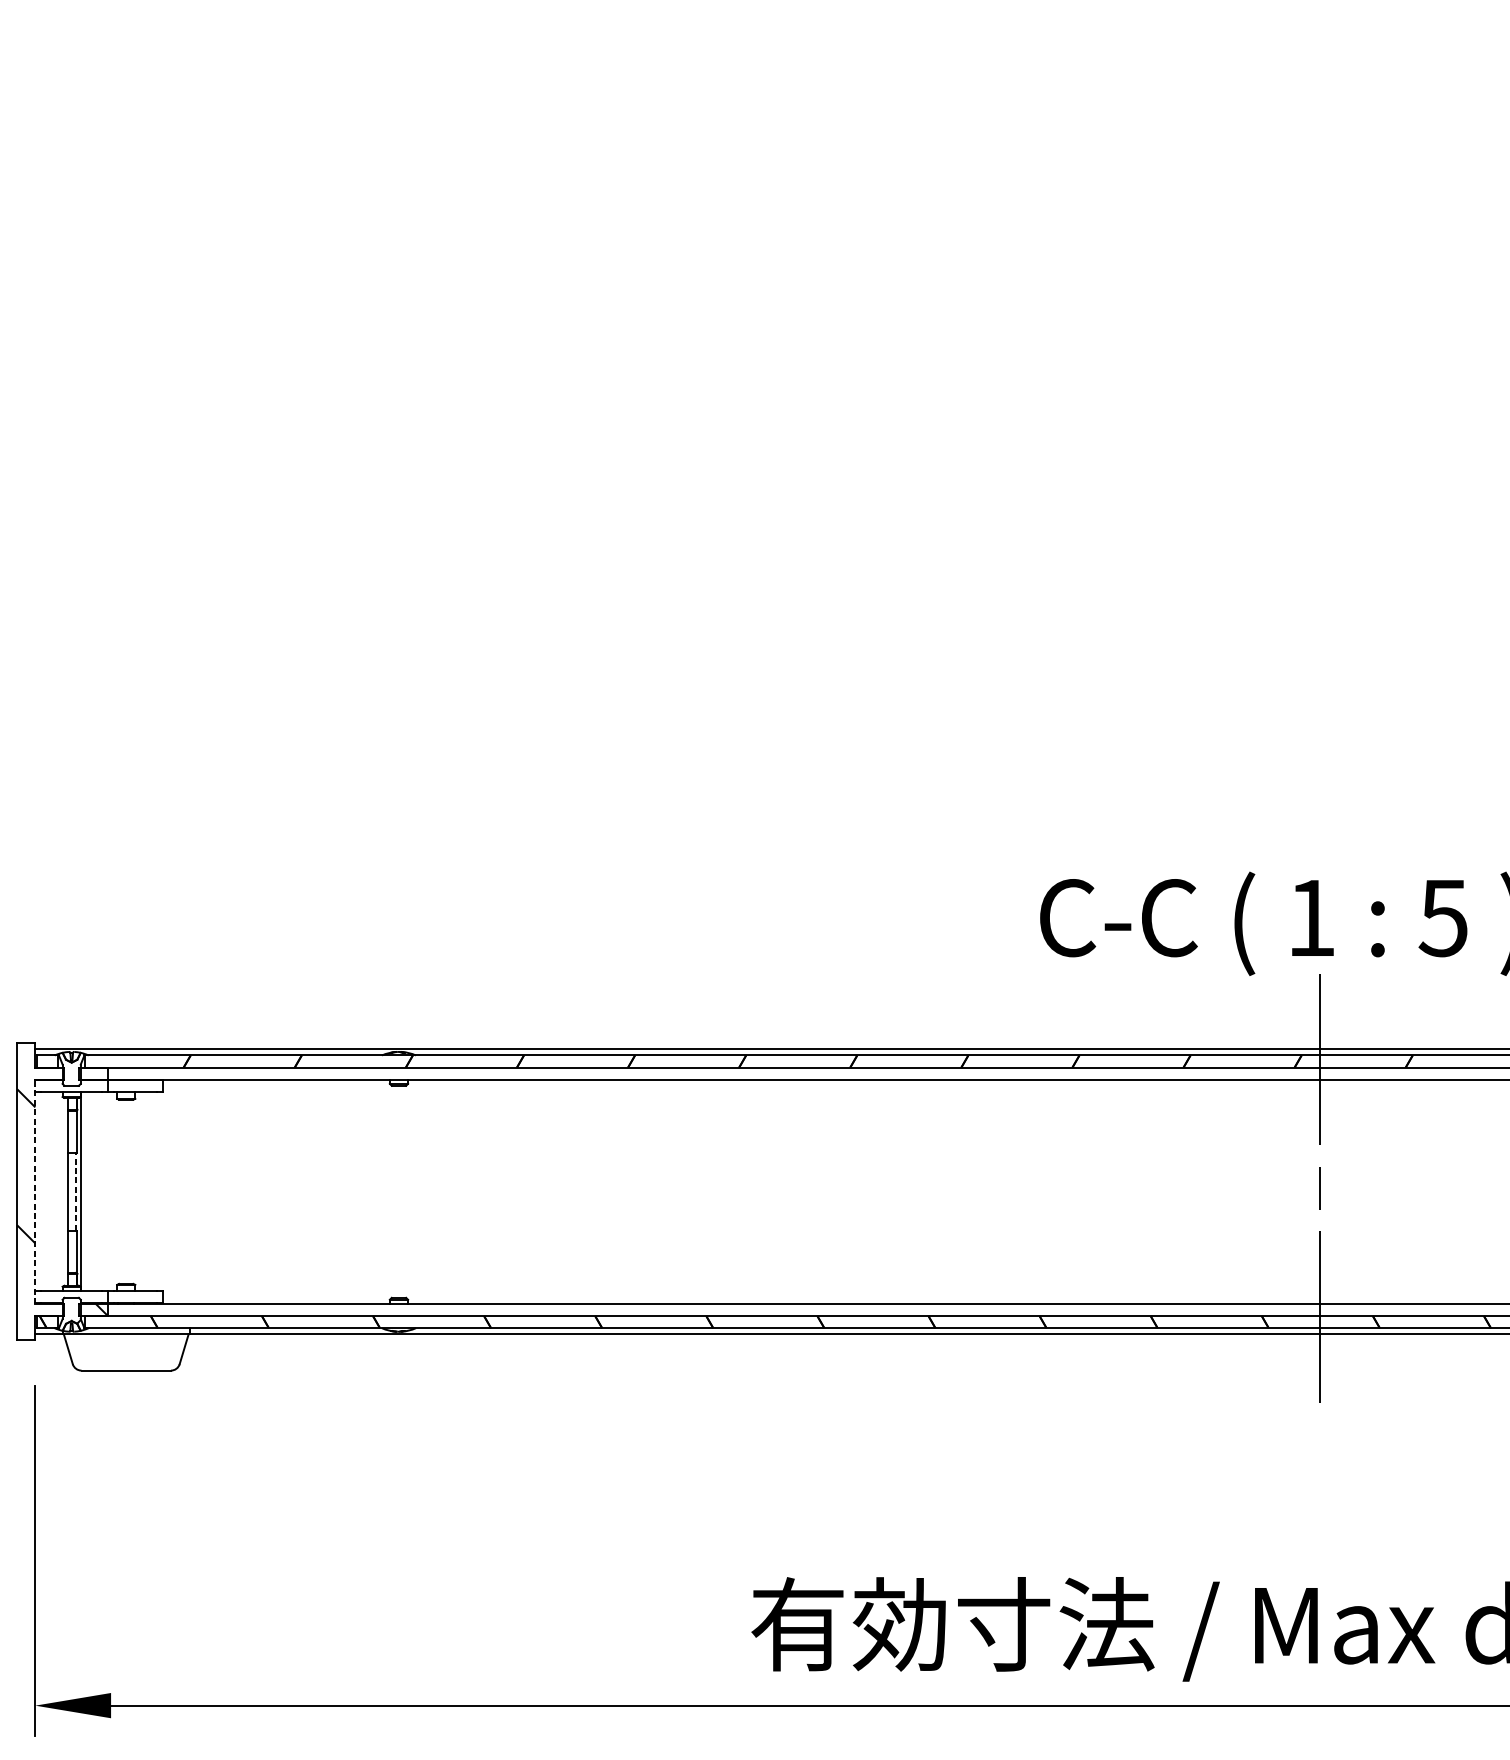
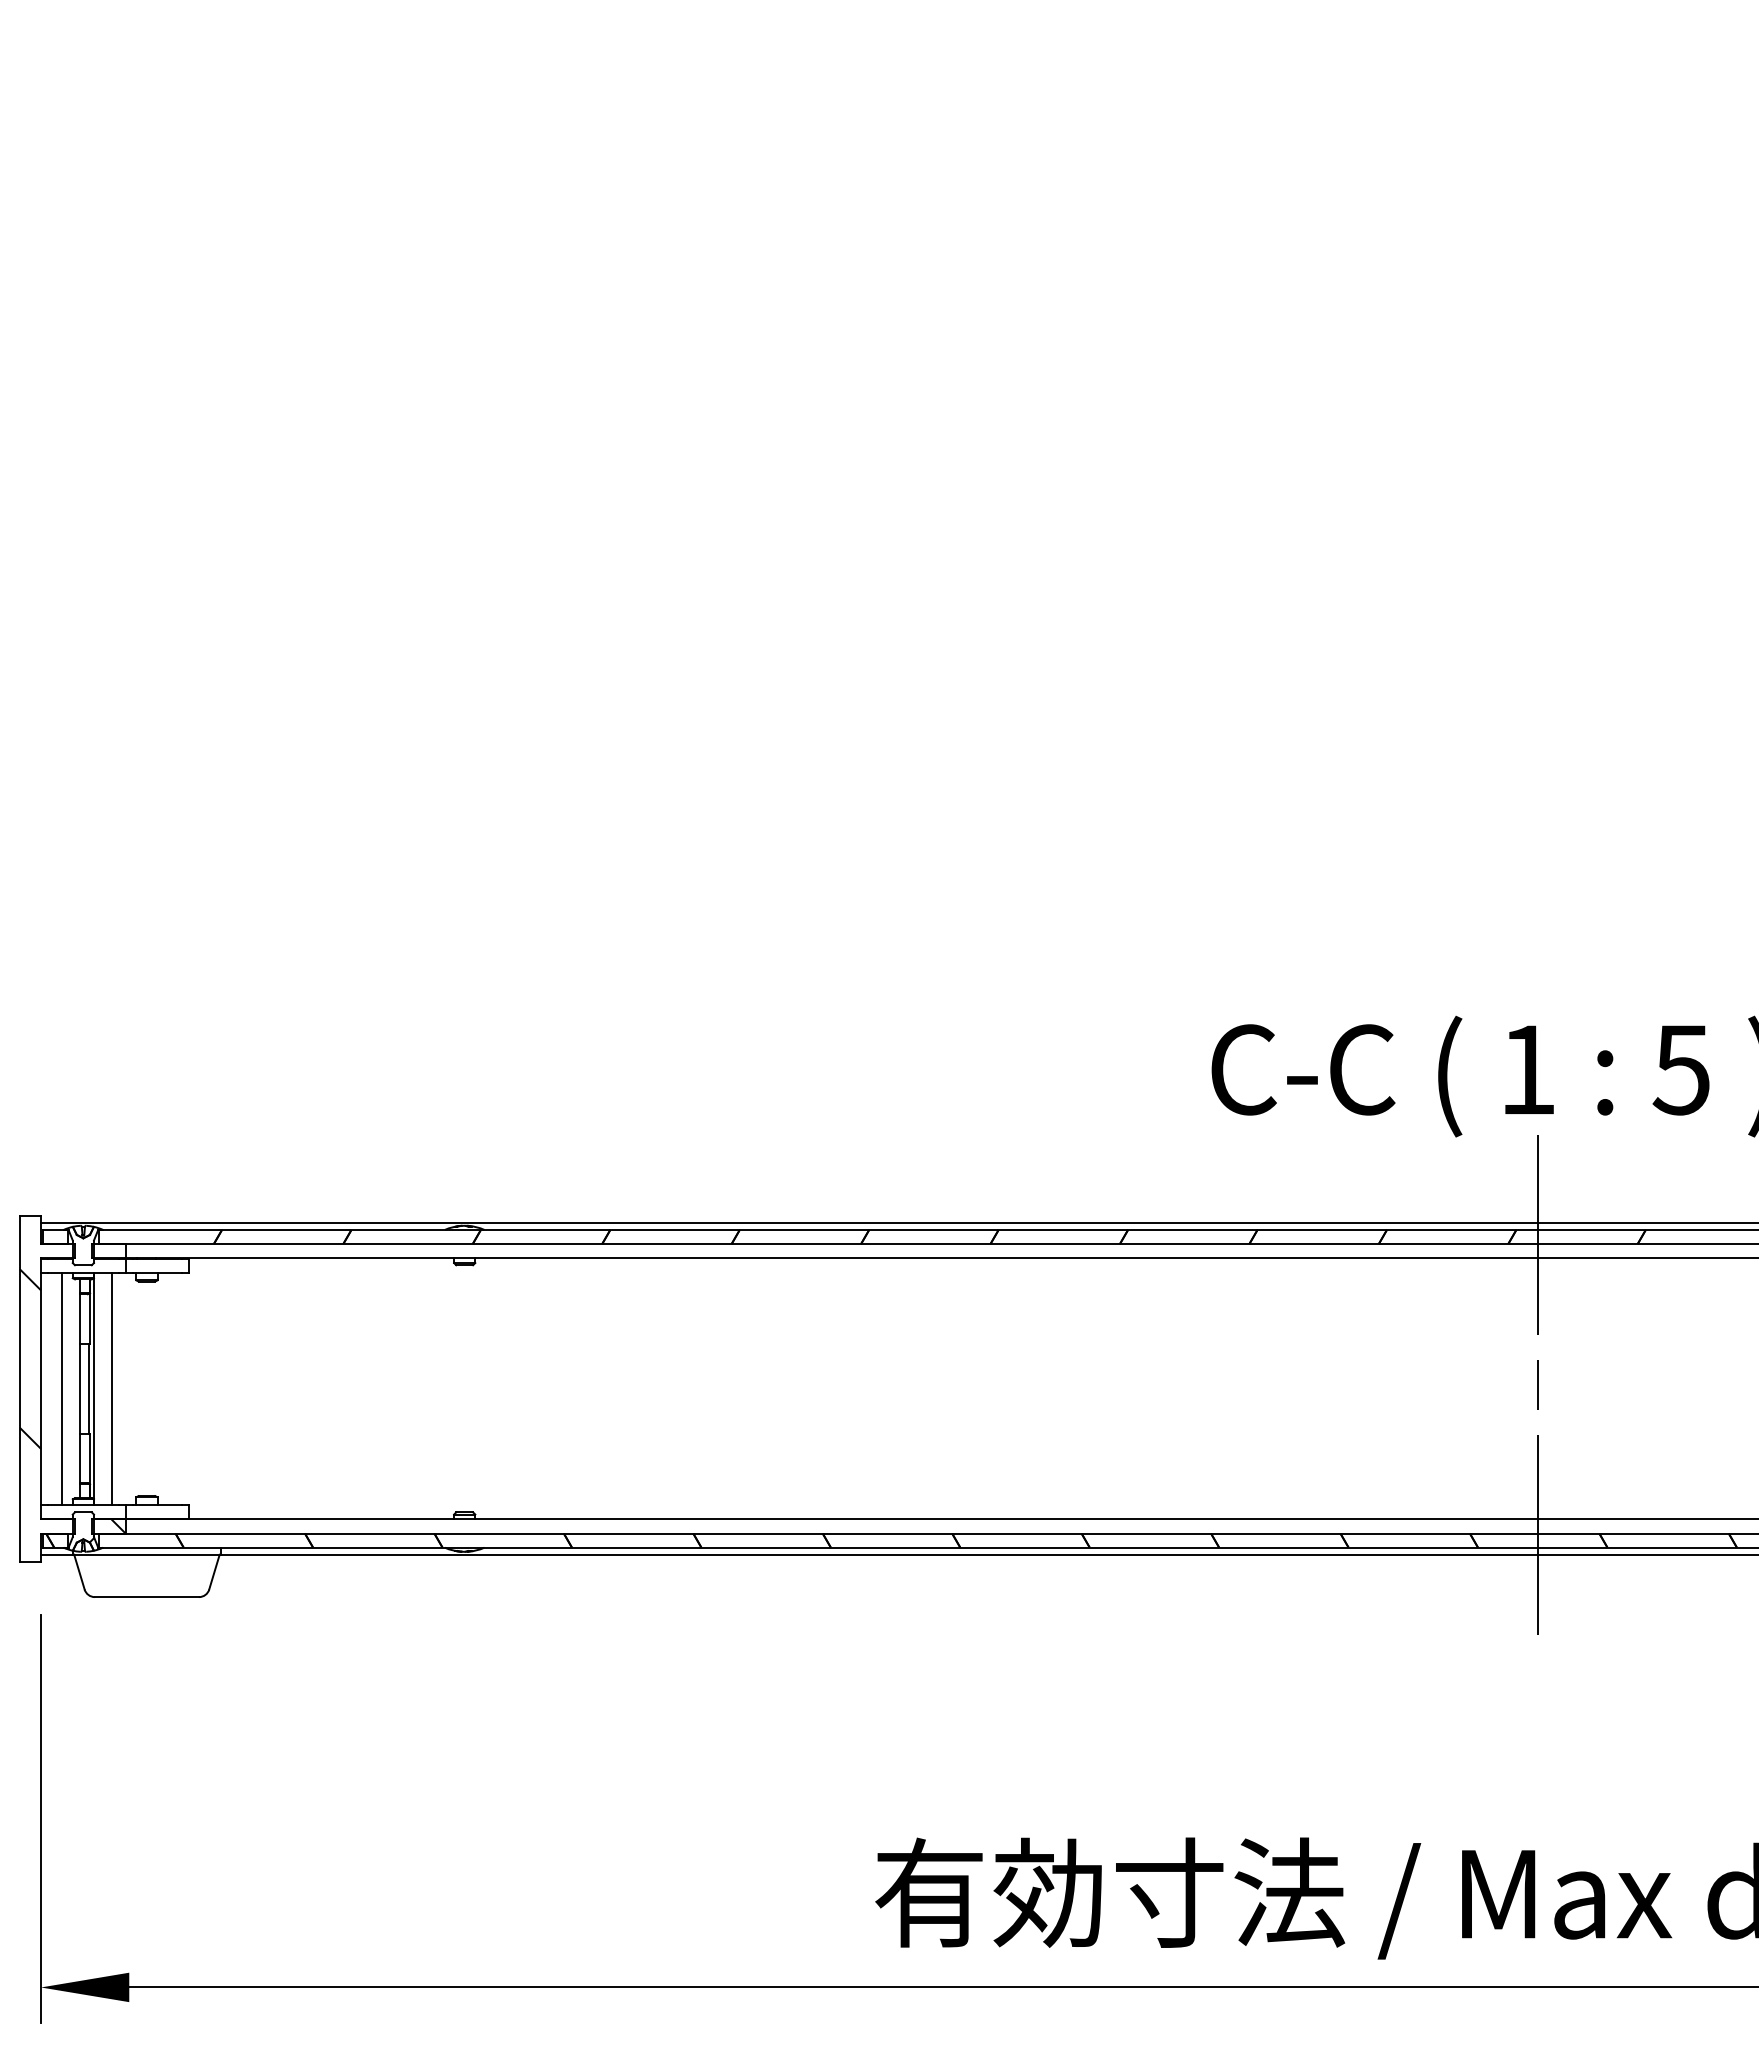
line: (35, 1191) -> (41, 1388), dashed -> solid
line: (53, 1191) -> (62, 1388), added
line: (76, 1191) -> (88, 1388), dashed -> solid
line: (95, 1191) -> (111, 1388), added

